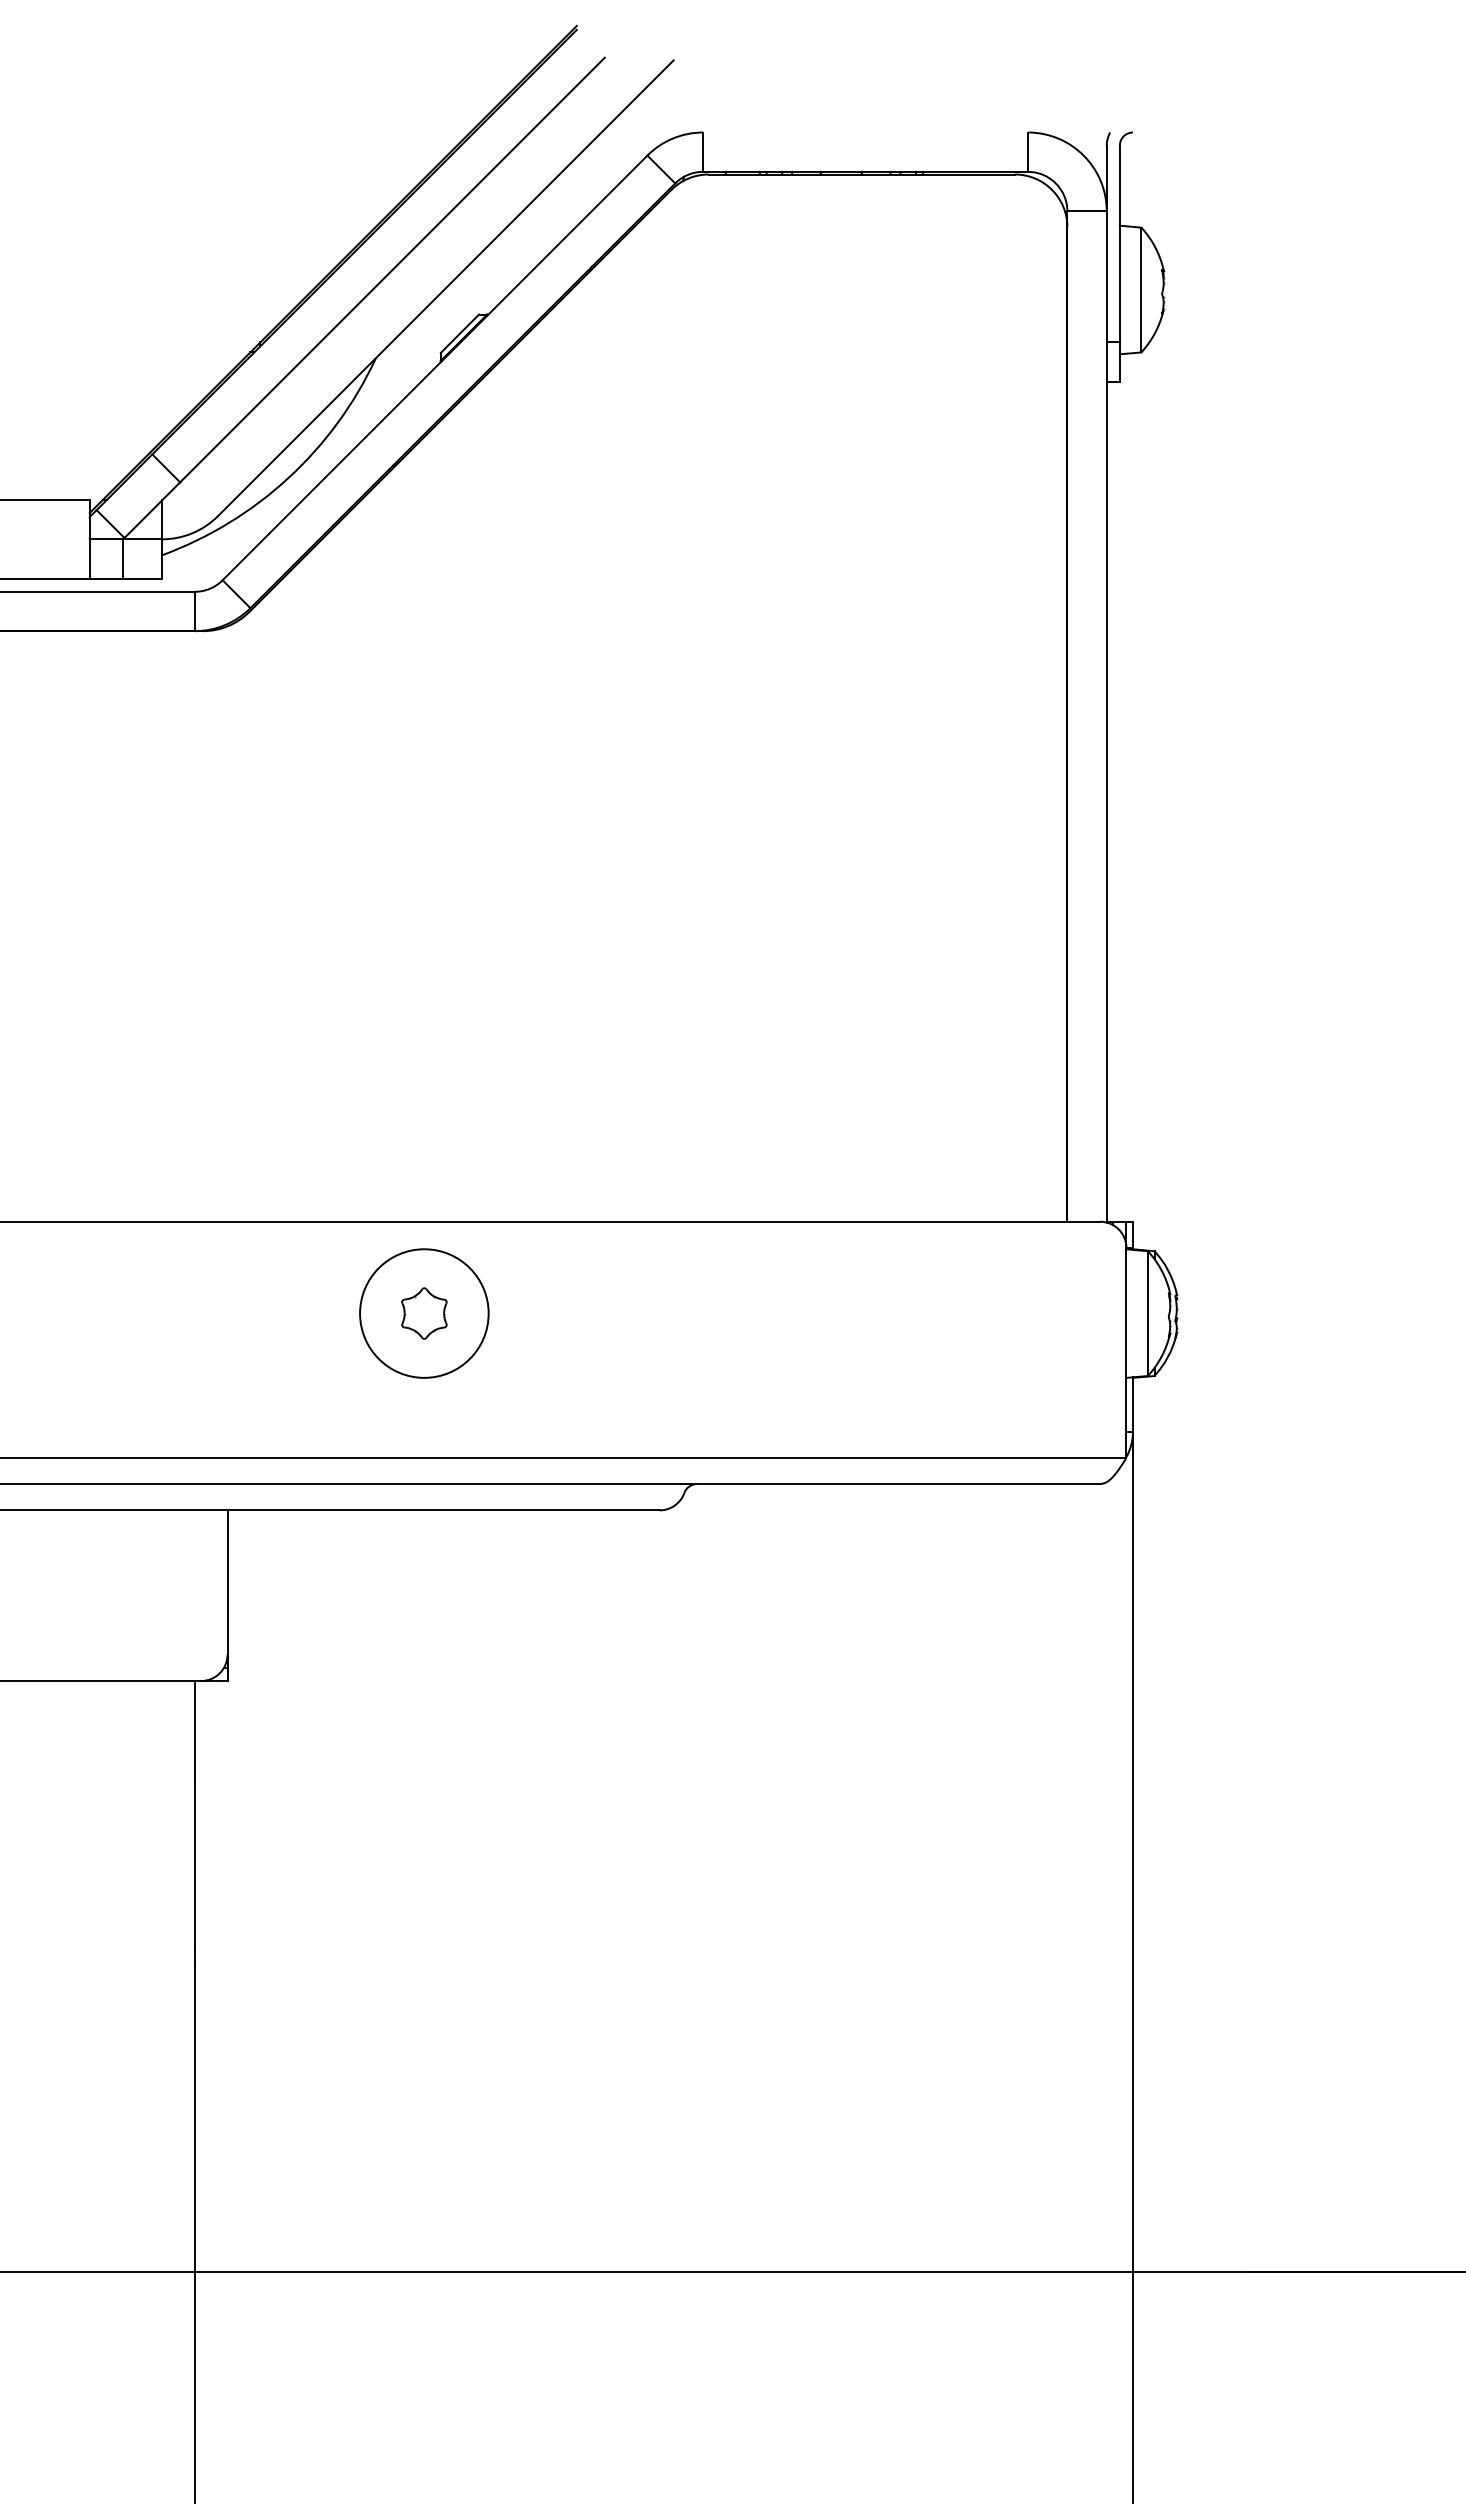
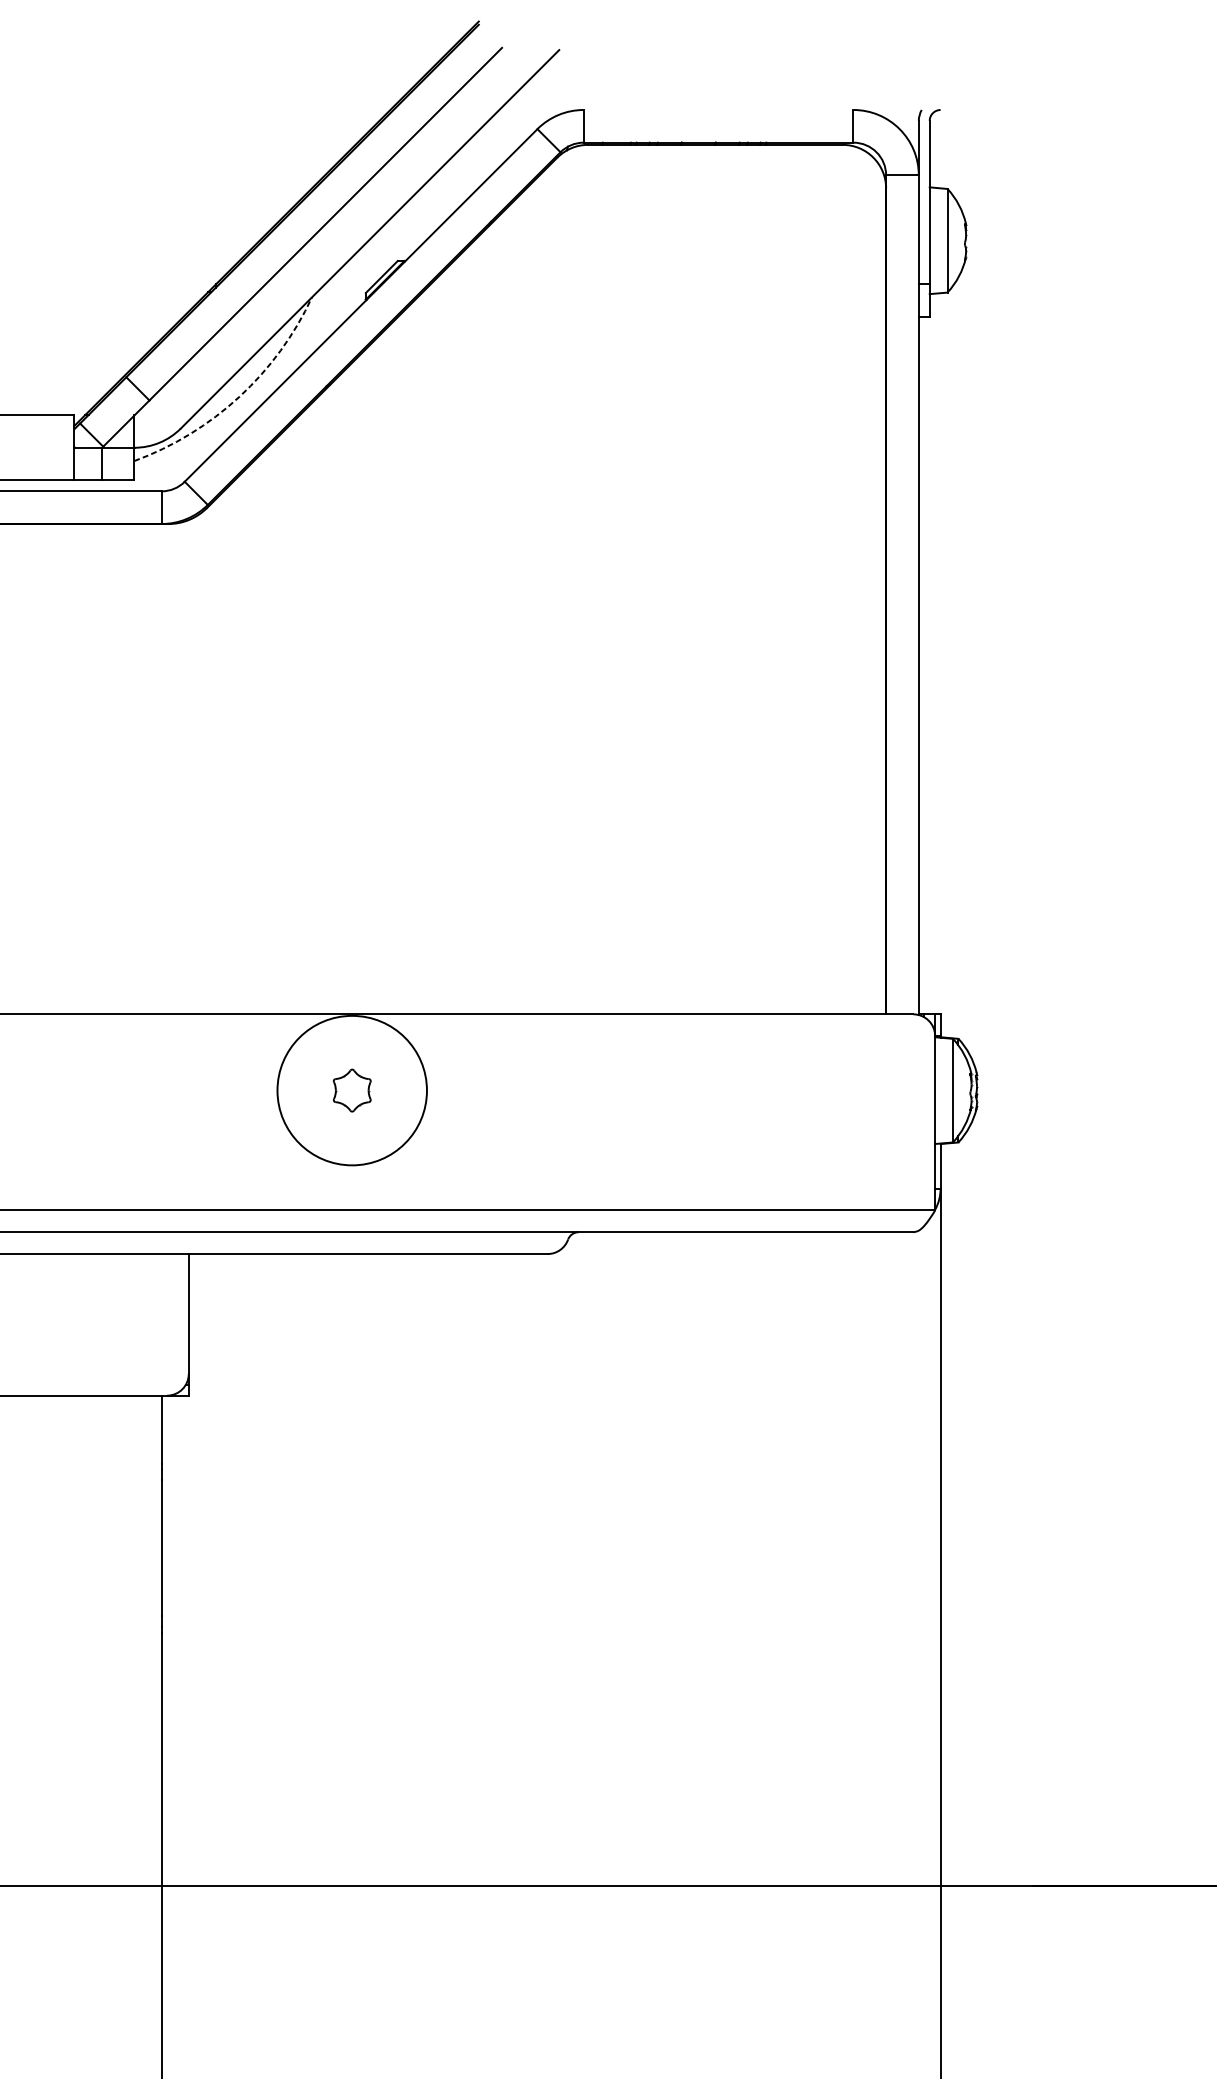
arc: (288, 477) -> (239, 396), solid -> dashed
circle: (424, 1313) -> (352, 1090), size x1.4

